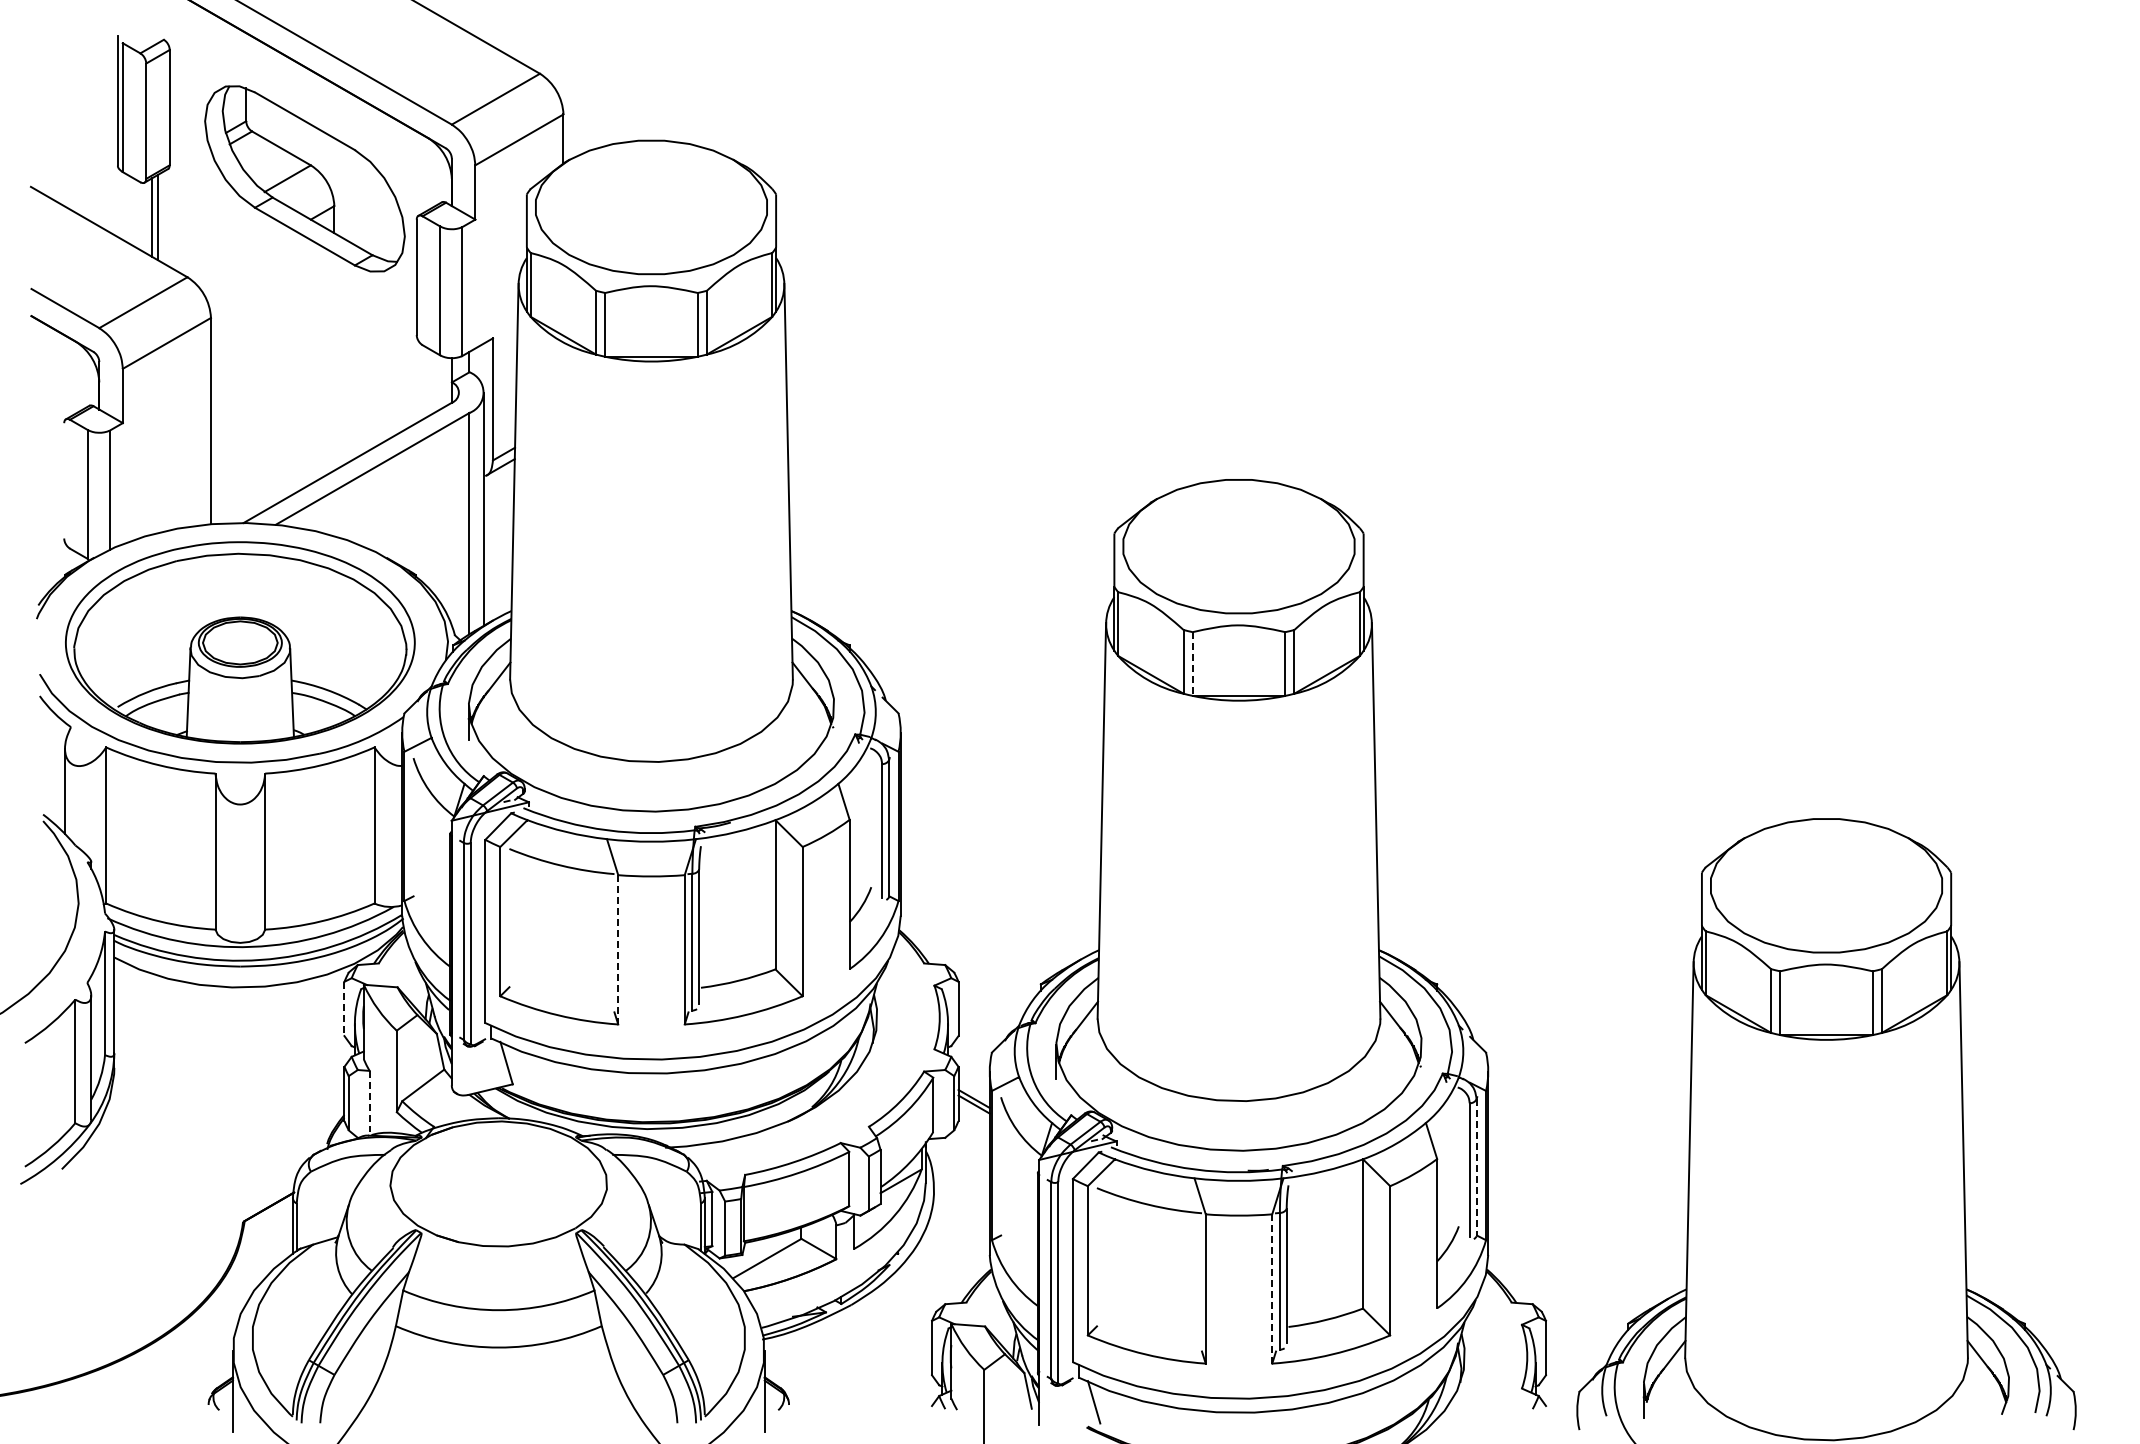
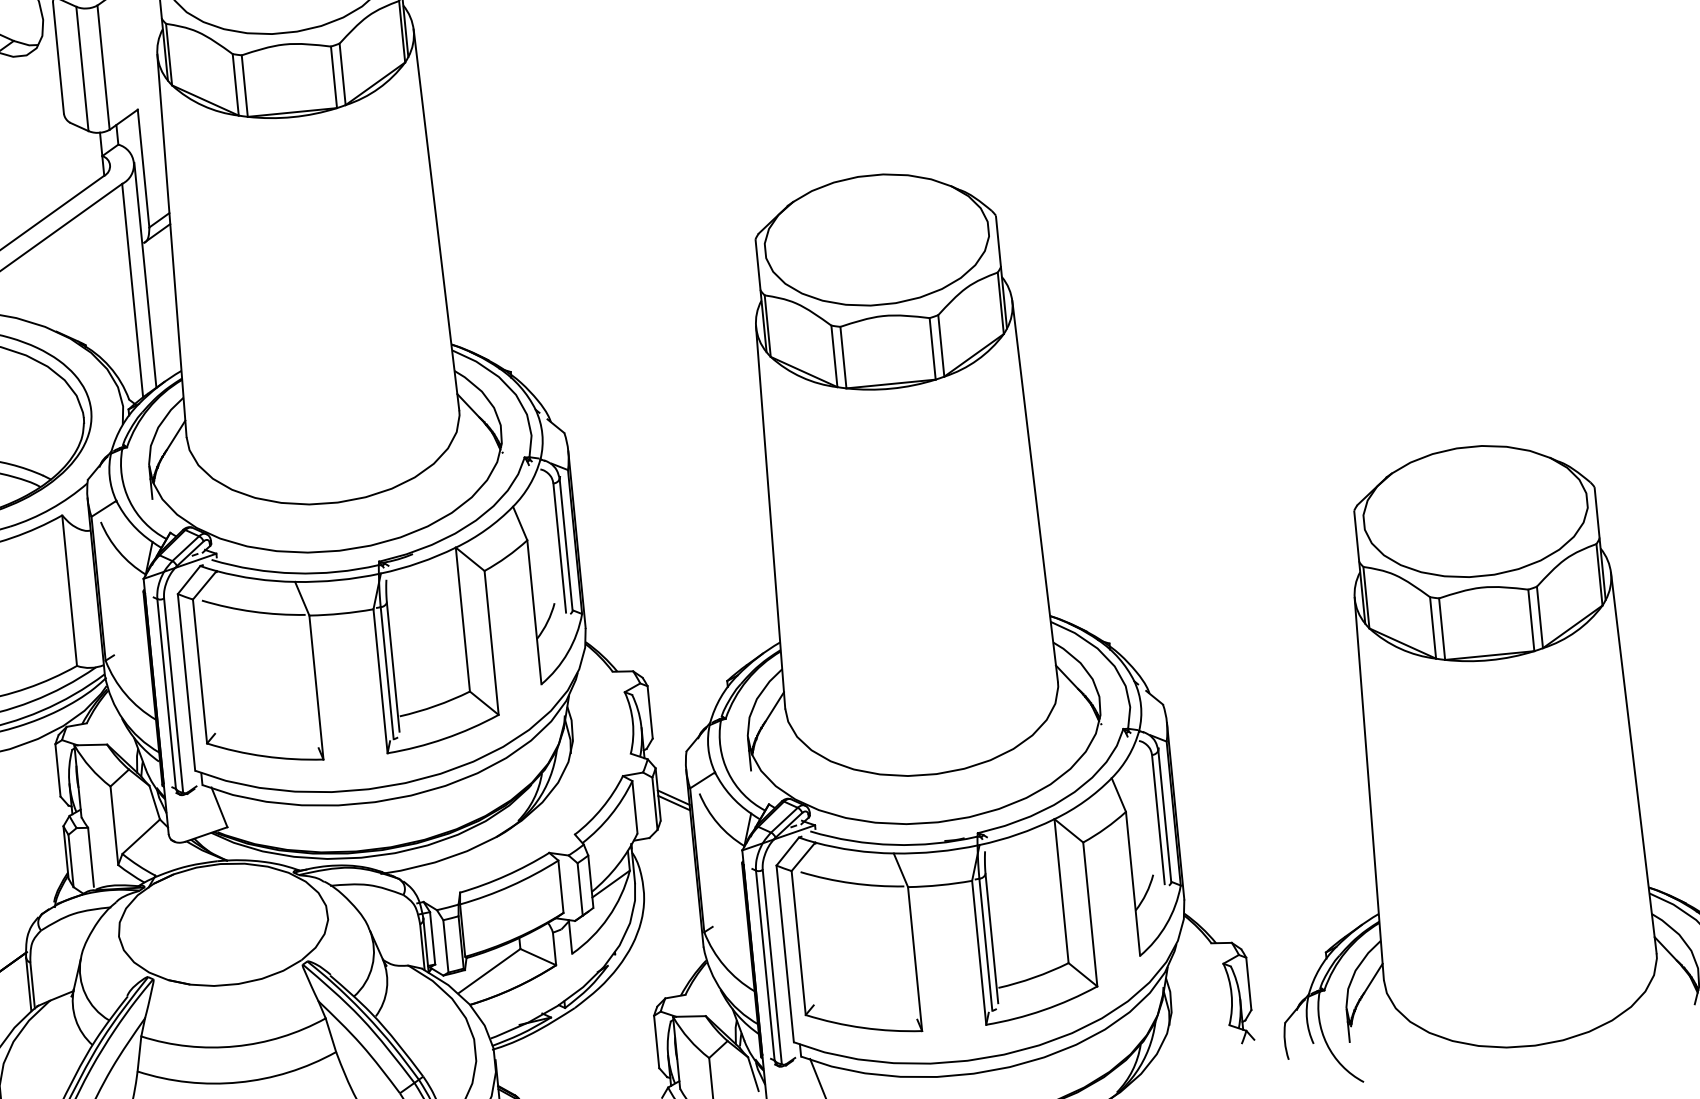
line: (1192, 664) -> (843, 358), dashed -> solid
line: (618, 949) -> (316, 687), dashed -> solid
line: (344, 1009) -> (58, 770), dashed -> solid
line: (369, 1101) -> (90, 857), dashed -> solid
line: (1476, 1168) -> (1164, 817), dashed -> solid
line: (1272, 1289) -> (979, 953), dashed -> solid

